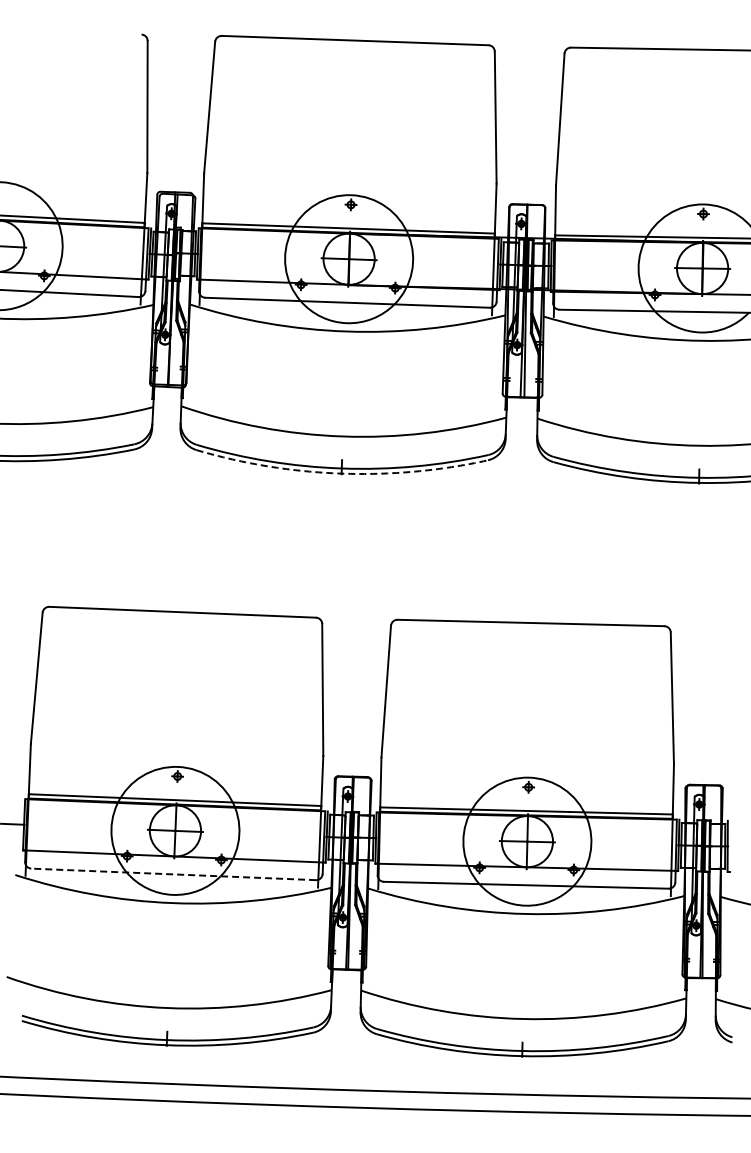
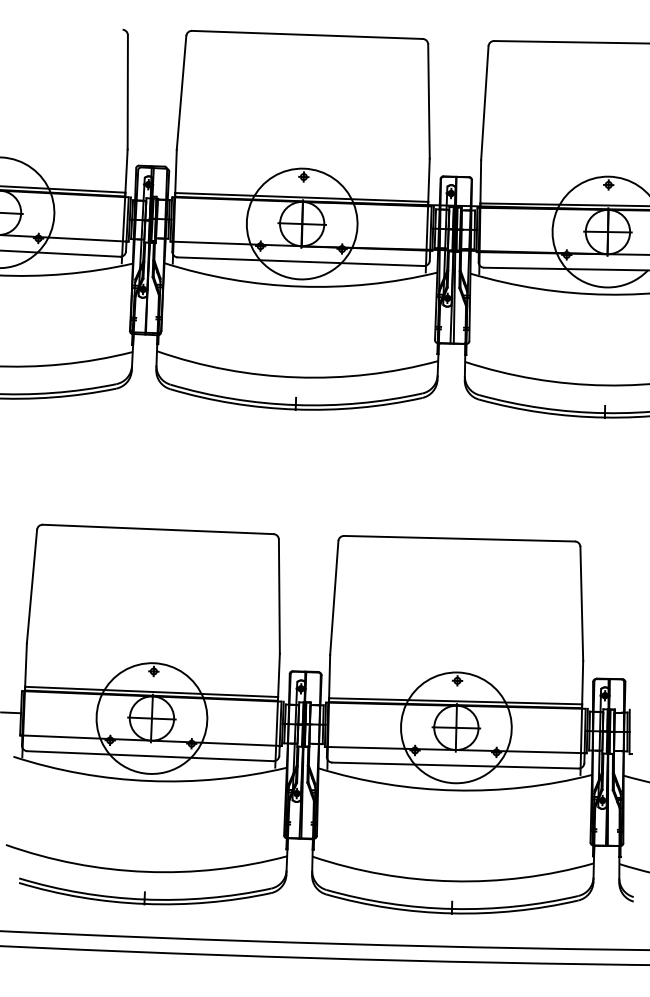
arc: (341, 473) -> (295, 409), dashed -> solid
line: (173, 874) -> (150, 756), dashed -> solid

